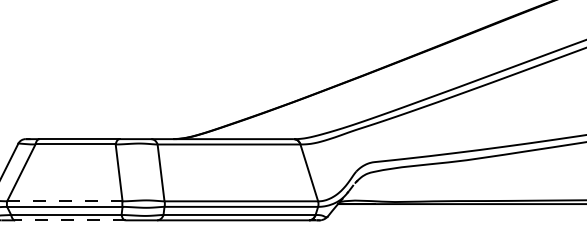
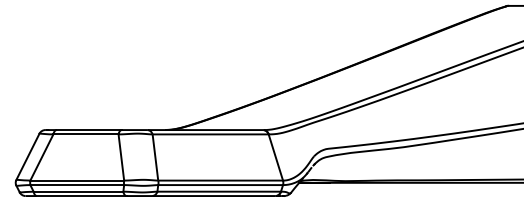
line: (65, 201) -> (77, 180), dashed -> solid
line: (70, 220) -> (81, 196), dashed -> solid

